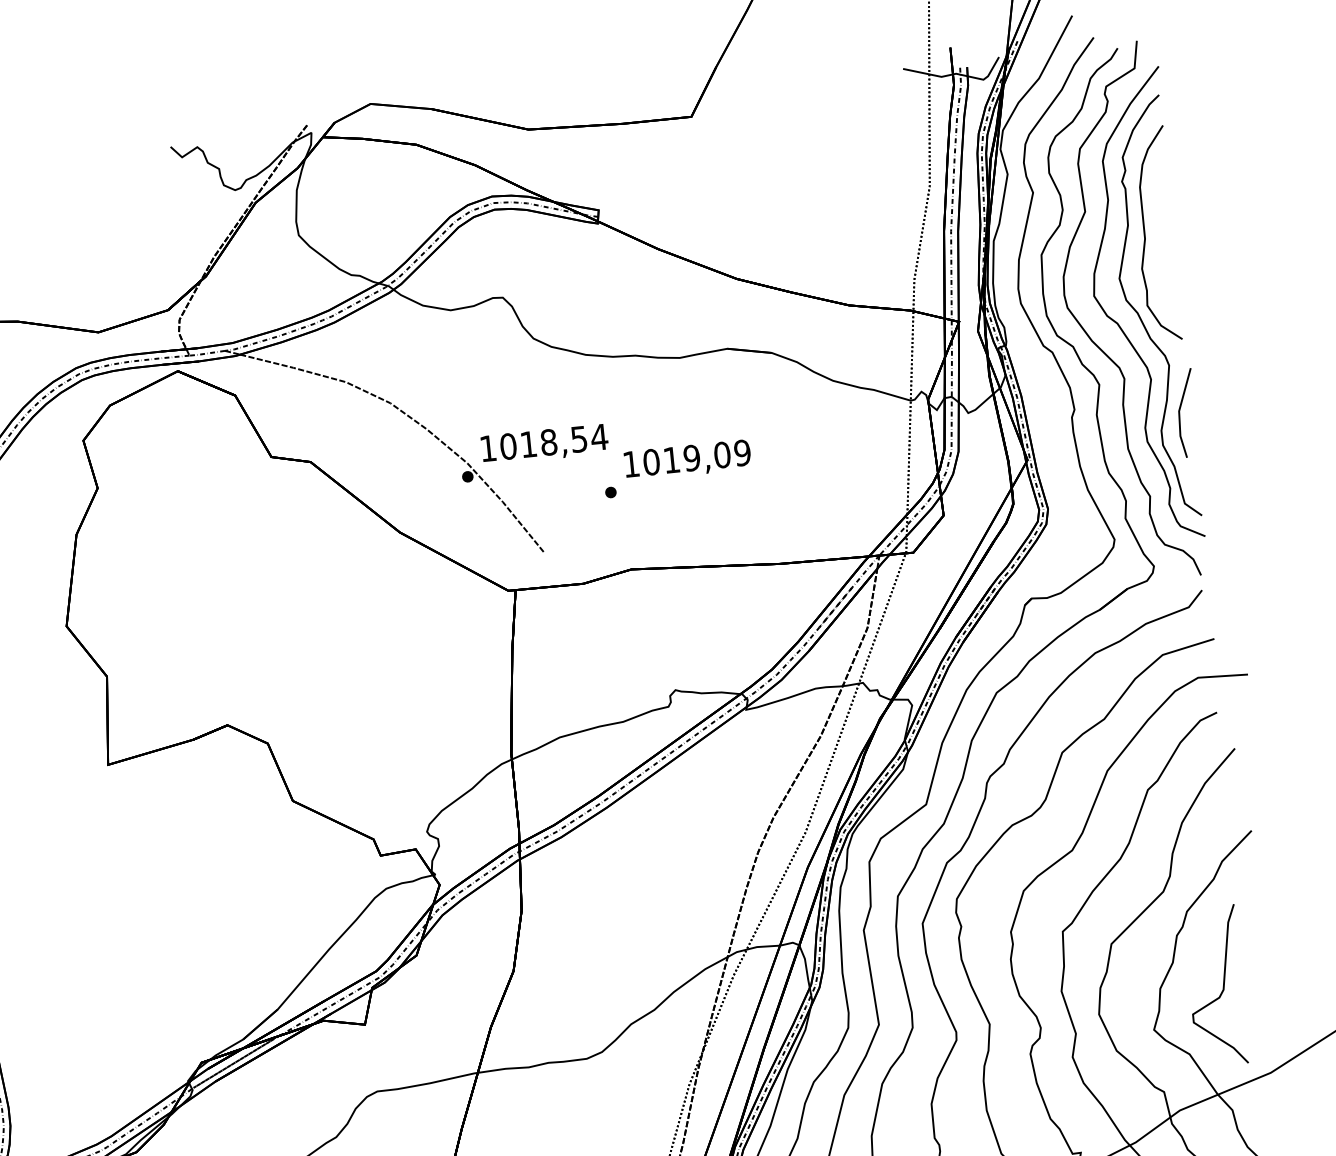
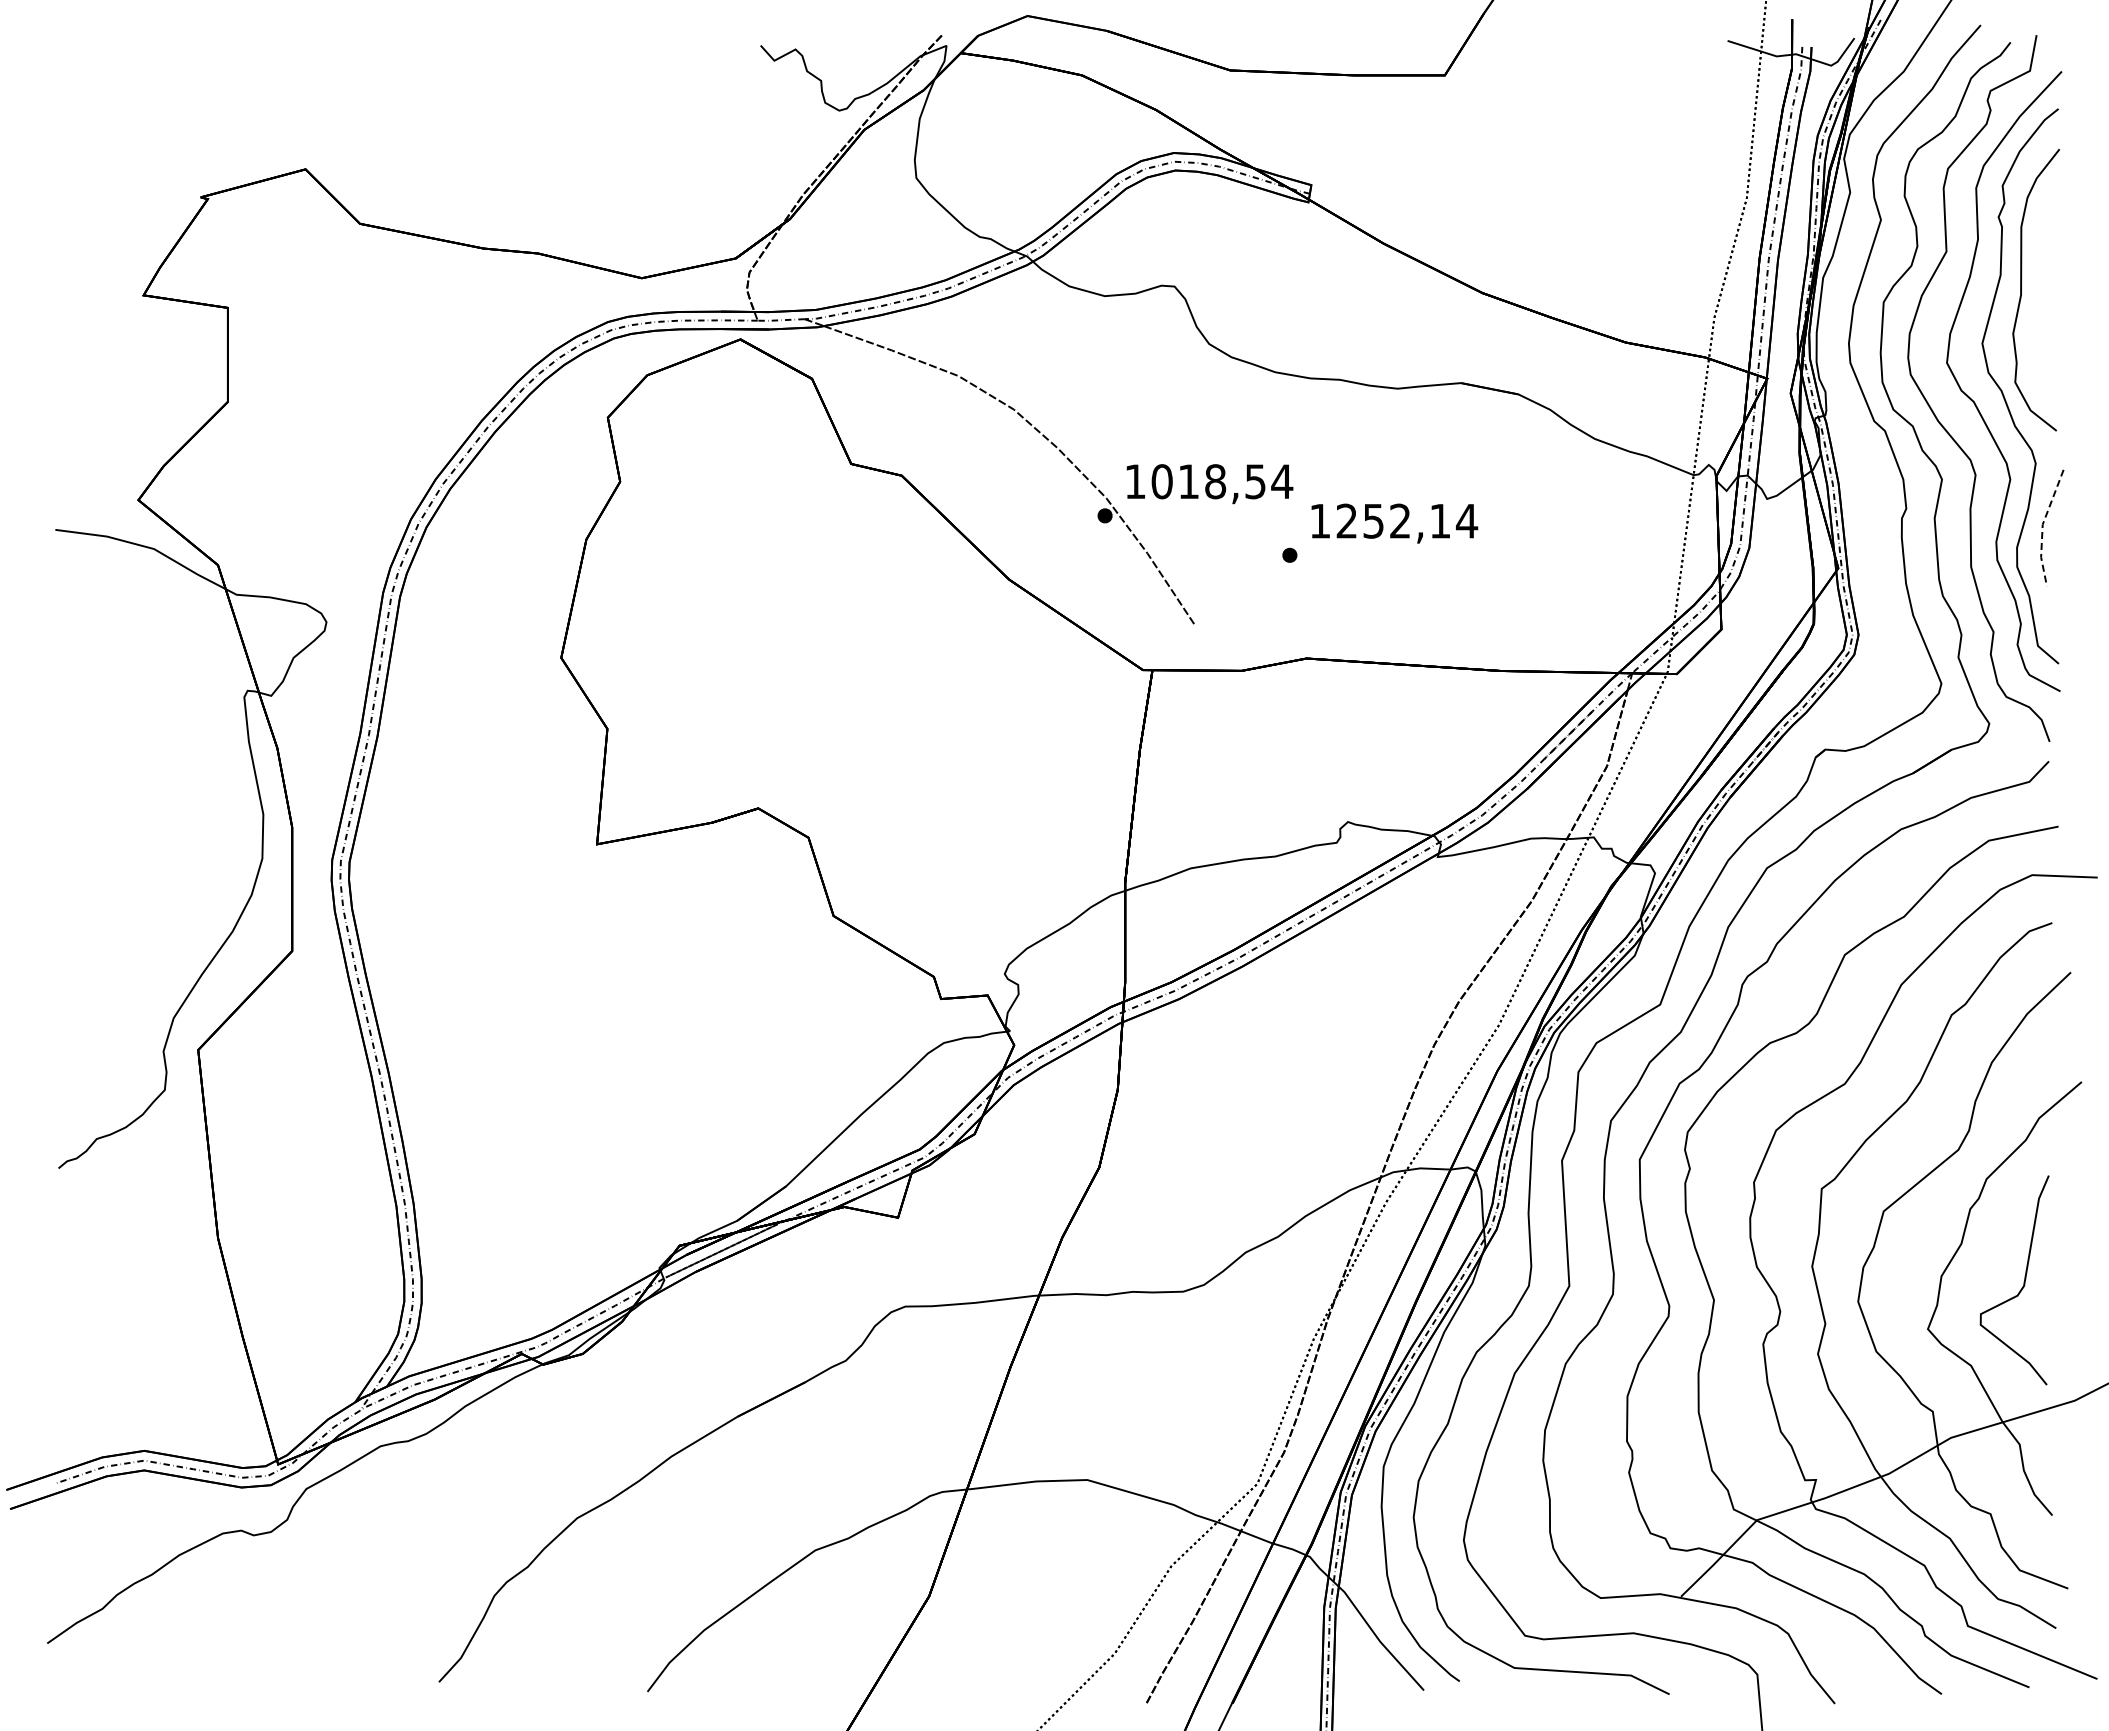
line: (1179, 412) -> (2042, 526), solid -> dashed
text: (697, 457) -> (1407, 520), 1019,09 -> 1252,14

